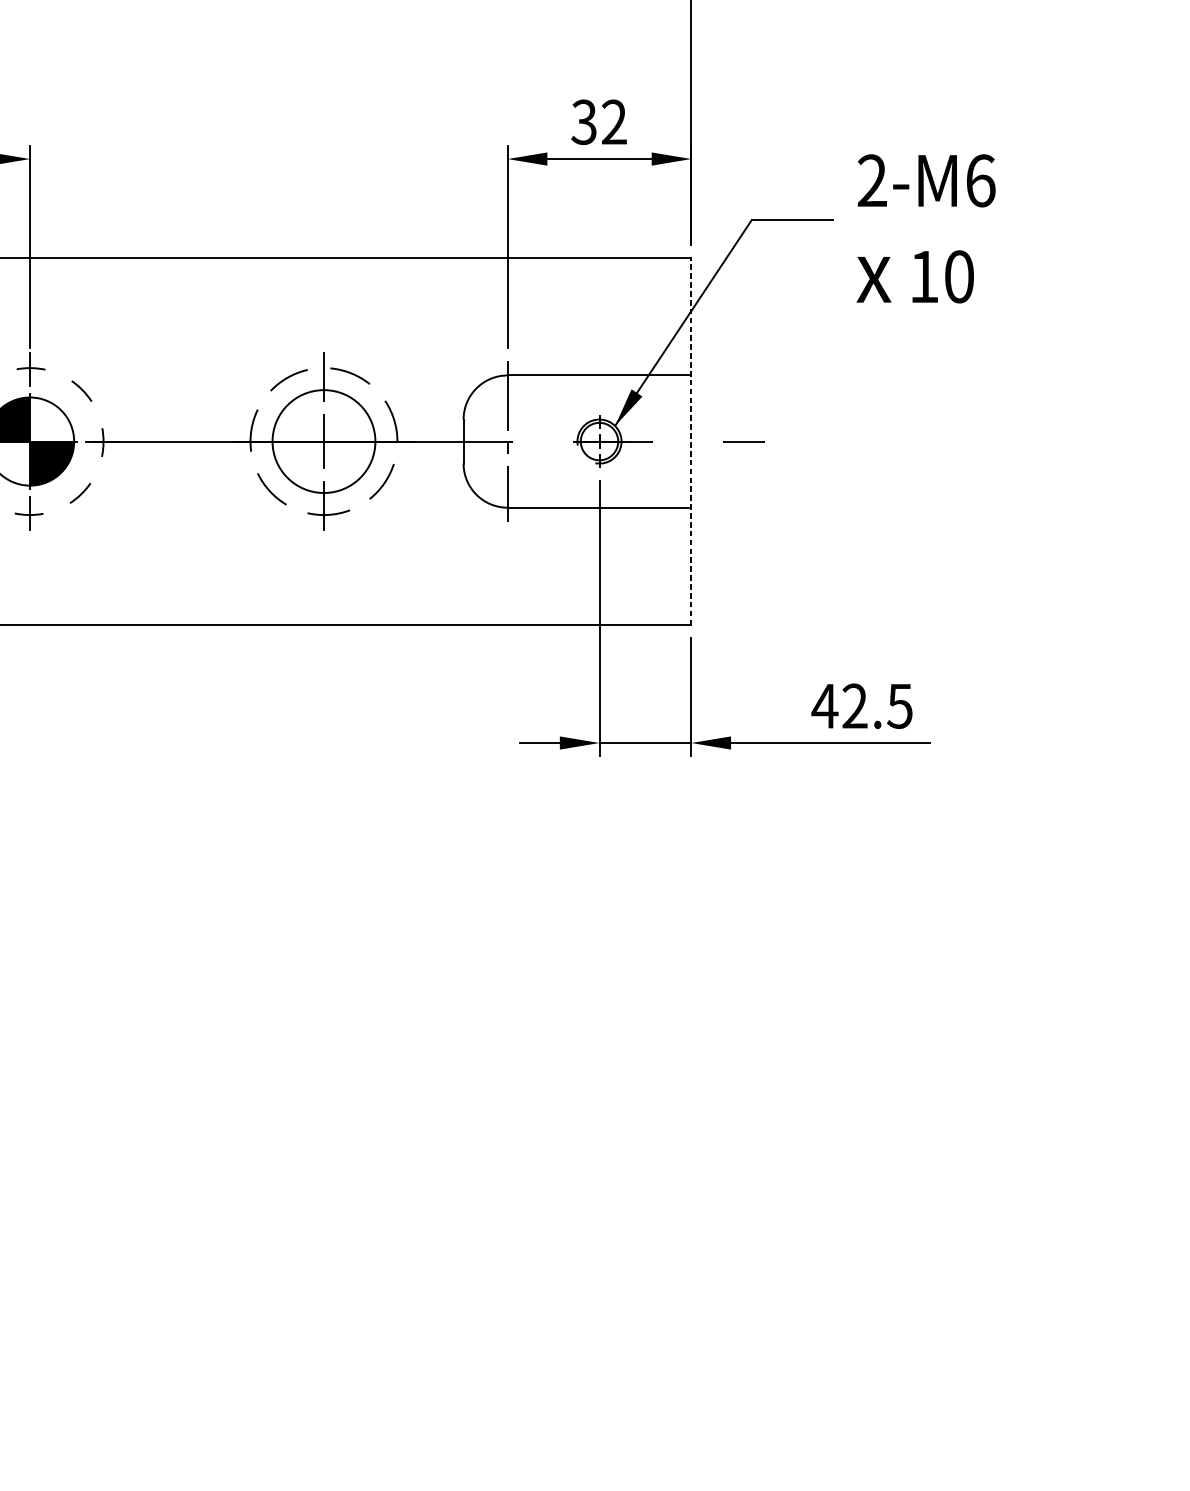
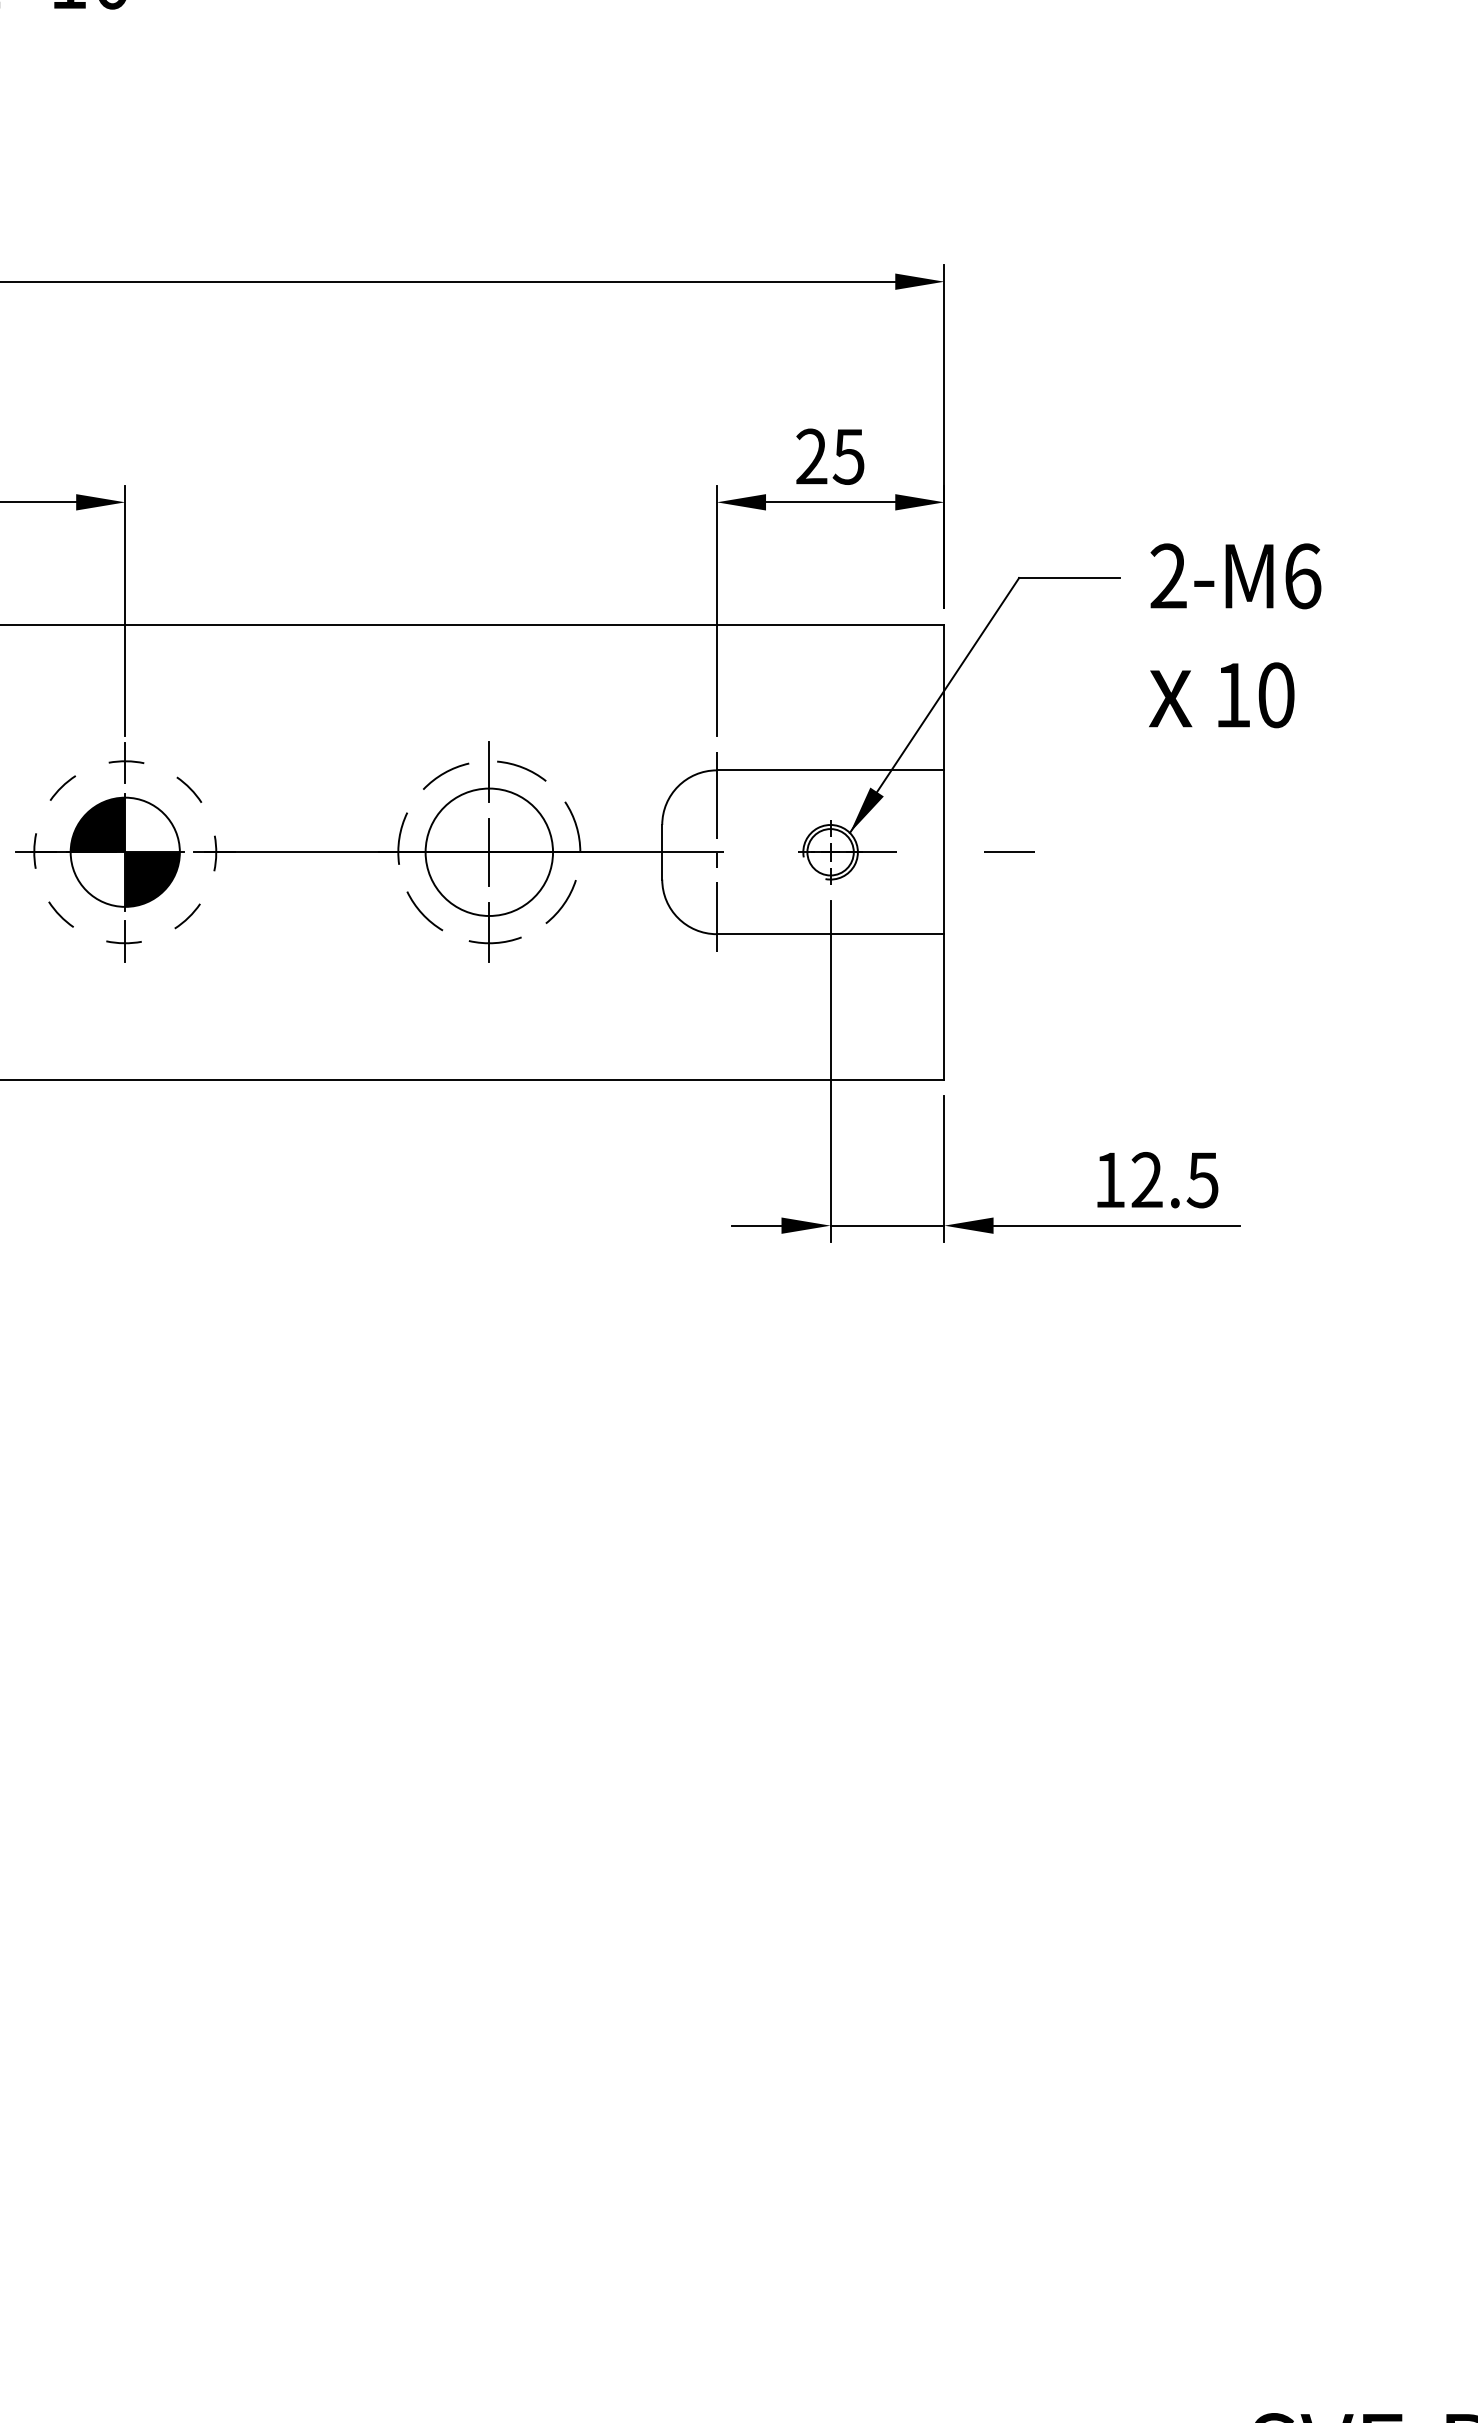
text: (598, 122) -> (829, 456), 32 -> 25
text: (926, 228) -> (1235, 635), moved
line: (691, 441) -> (944, 852), dashed -> solid
text: (824, 705) -> (1109, 1179), 42.5 -> 12.5

